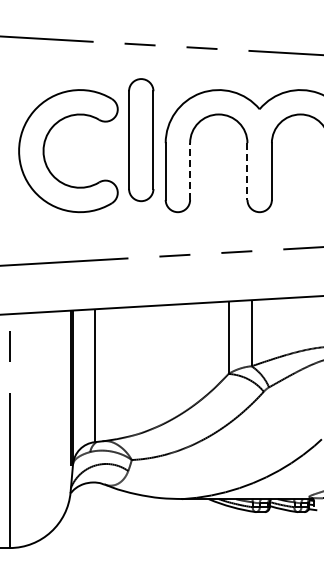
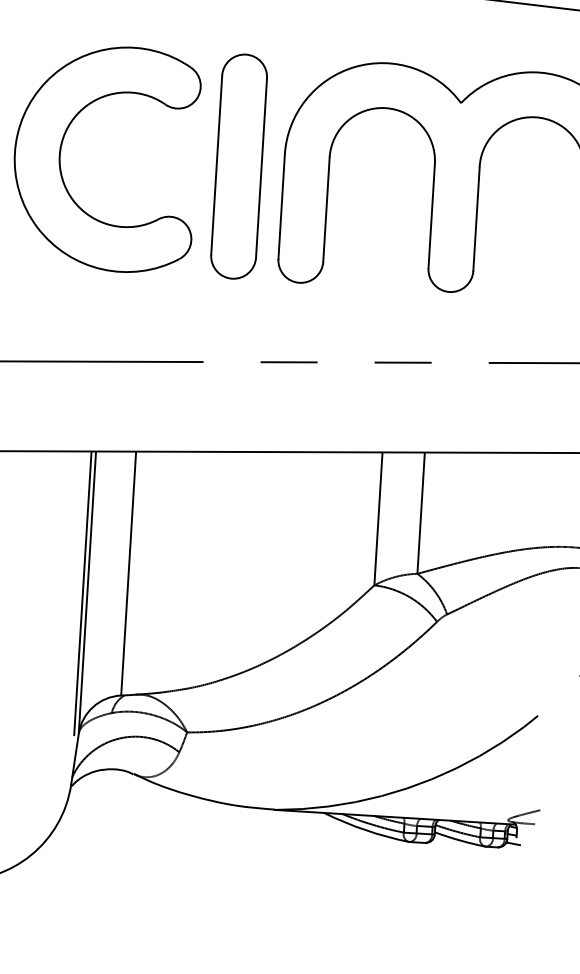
part: (141, 140) -> (239, 167), moved
line: (190, 171) -> (327, 209), dashed -> solid
line: (247, 172) -> (431, 217), dashed -> solid

